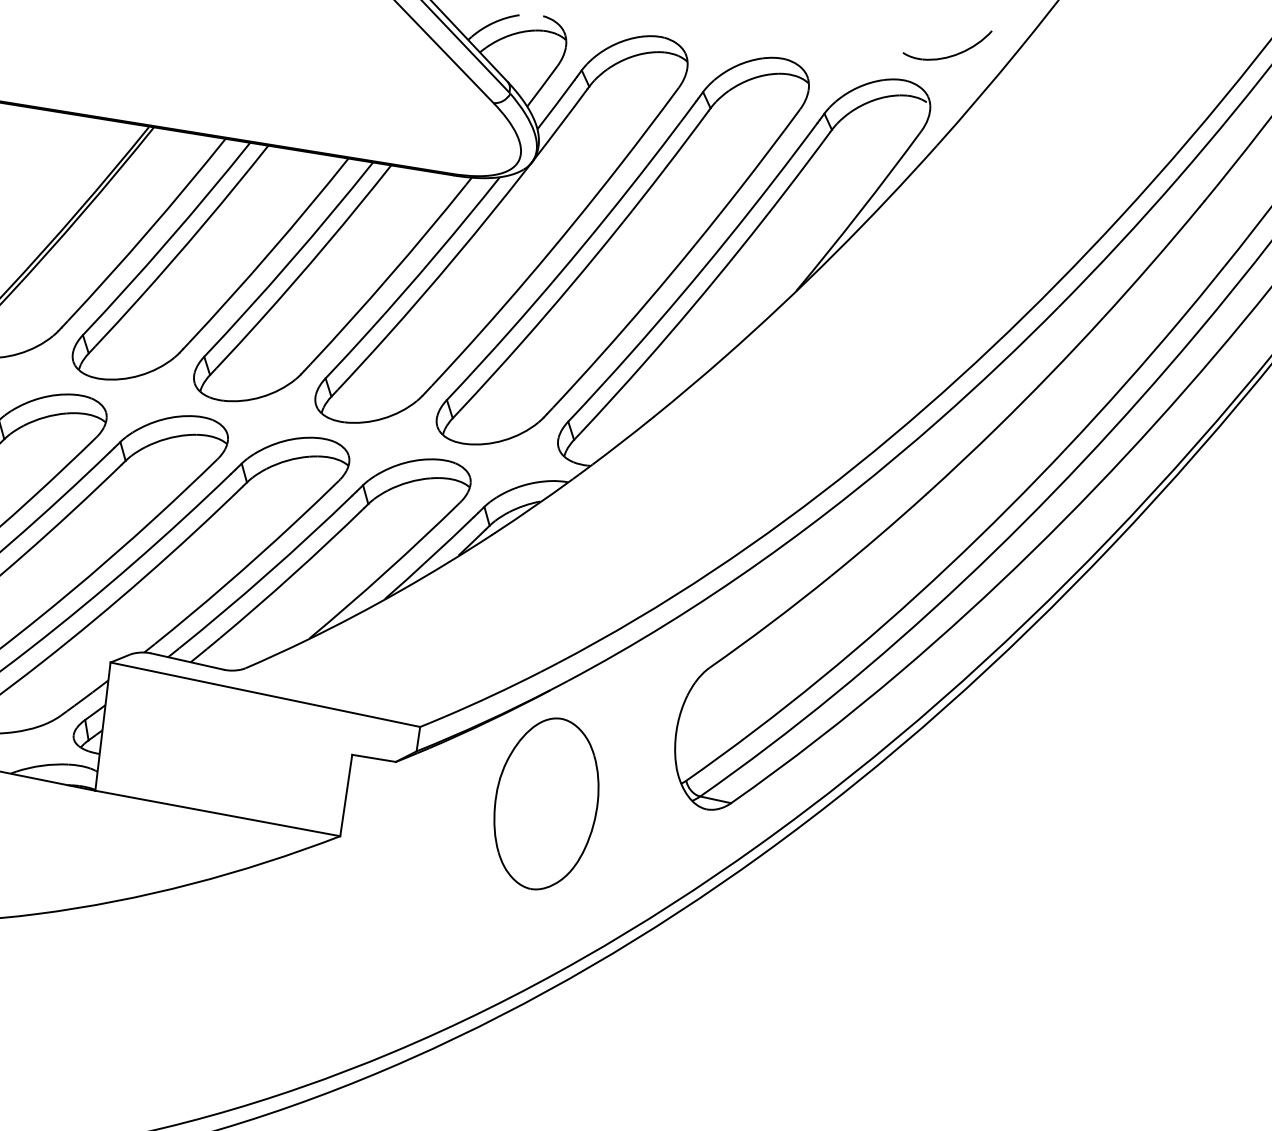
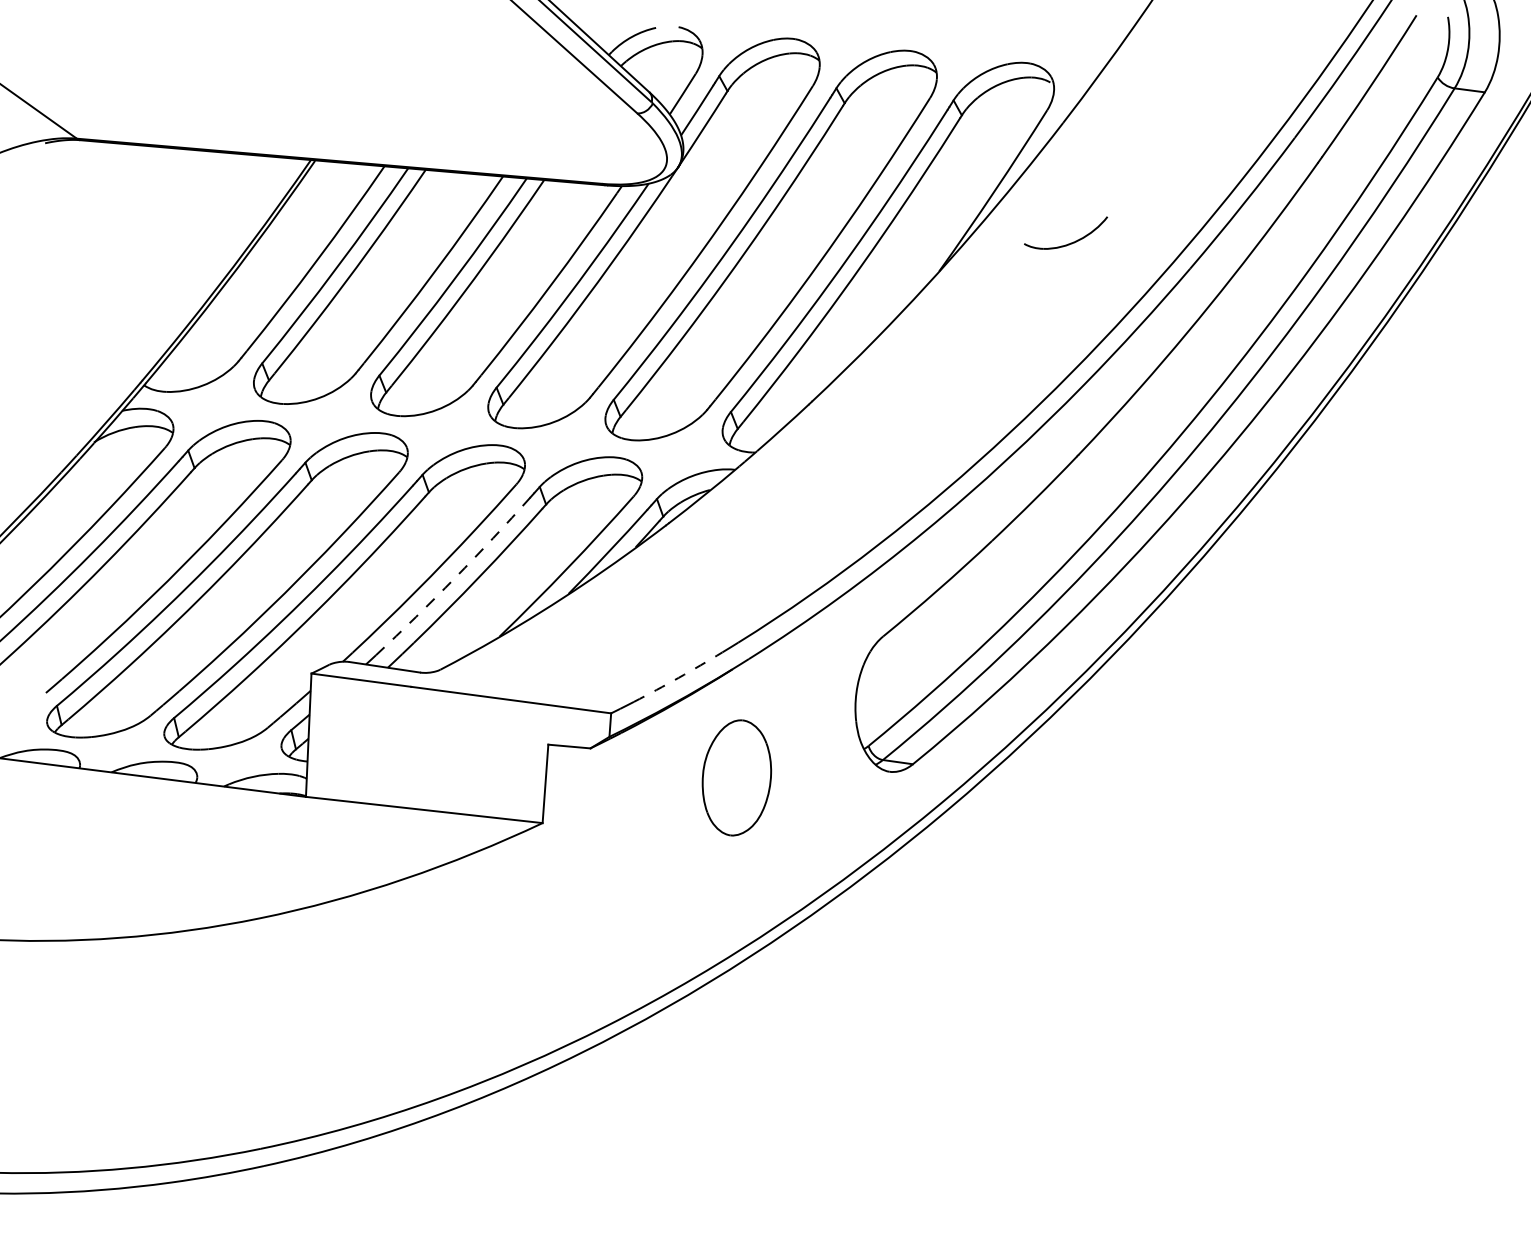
part: (951, 54) -> (1070, 242), moved
arc: (268, 574) -> (455, 578), solid -> dashed
arc: (493, 694) -> (678, 677), solid -> dashed
part: (546, 803) -> (736, 777), size x0.7

